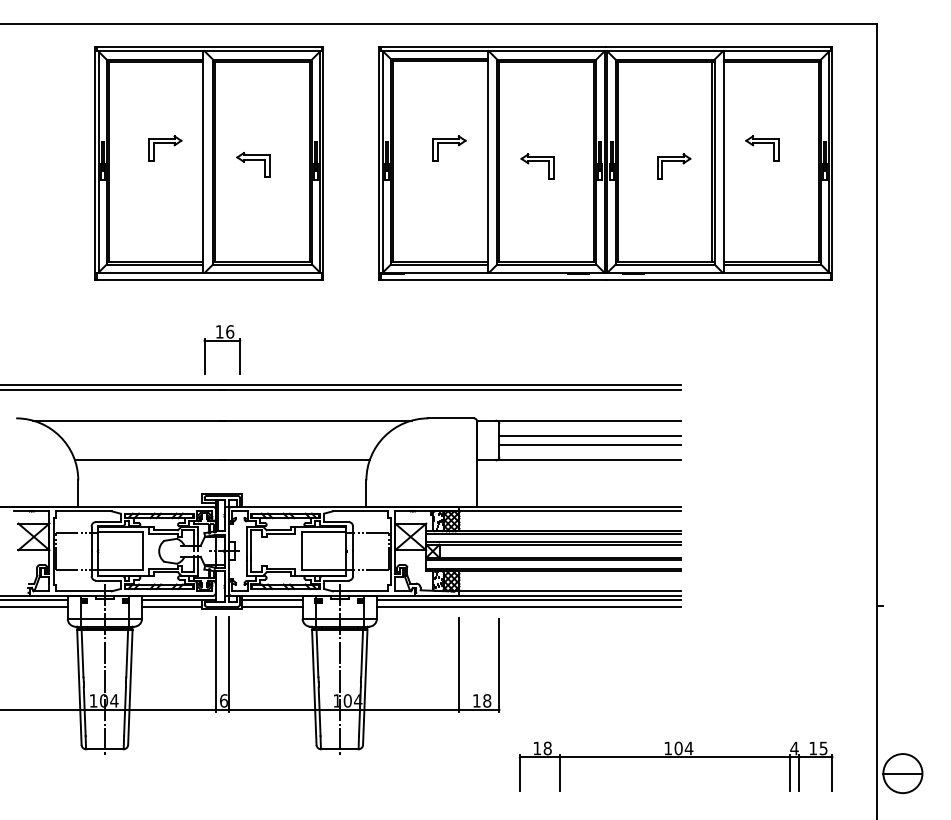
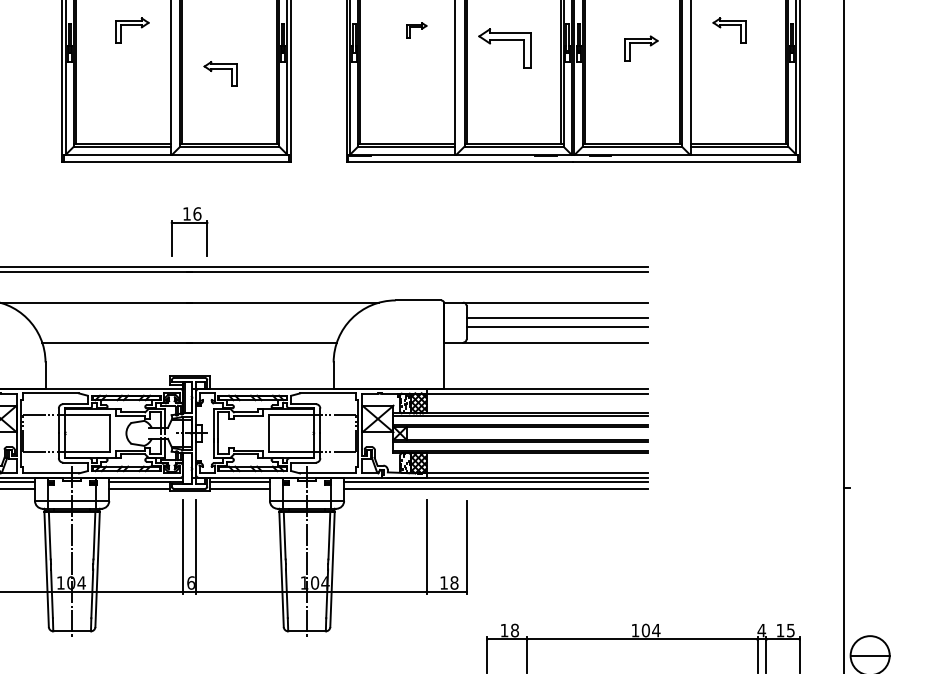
part: (449, 148) -> (416, 30), size x0.6
part: (253, 164) -> (220, 73), moved
part: (537, 166) -> (504, 48), size x1.6

